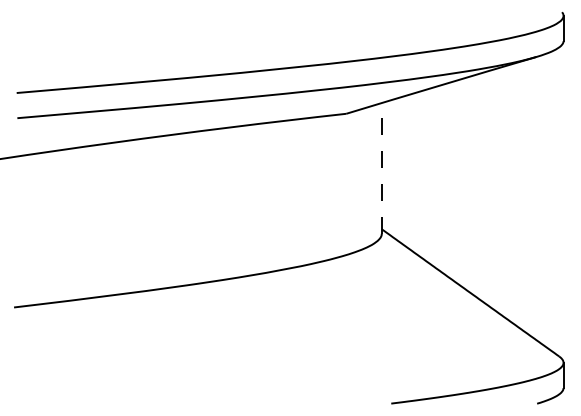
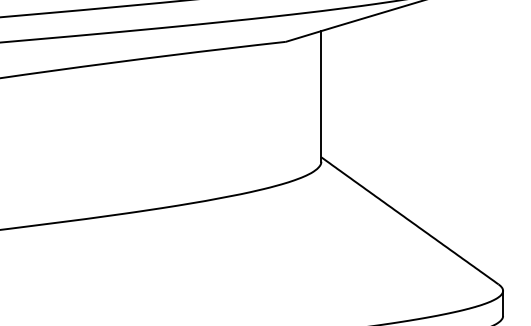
line: (381, 167) -> (321, 95), dashed -> solid

